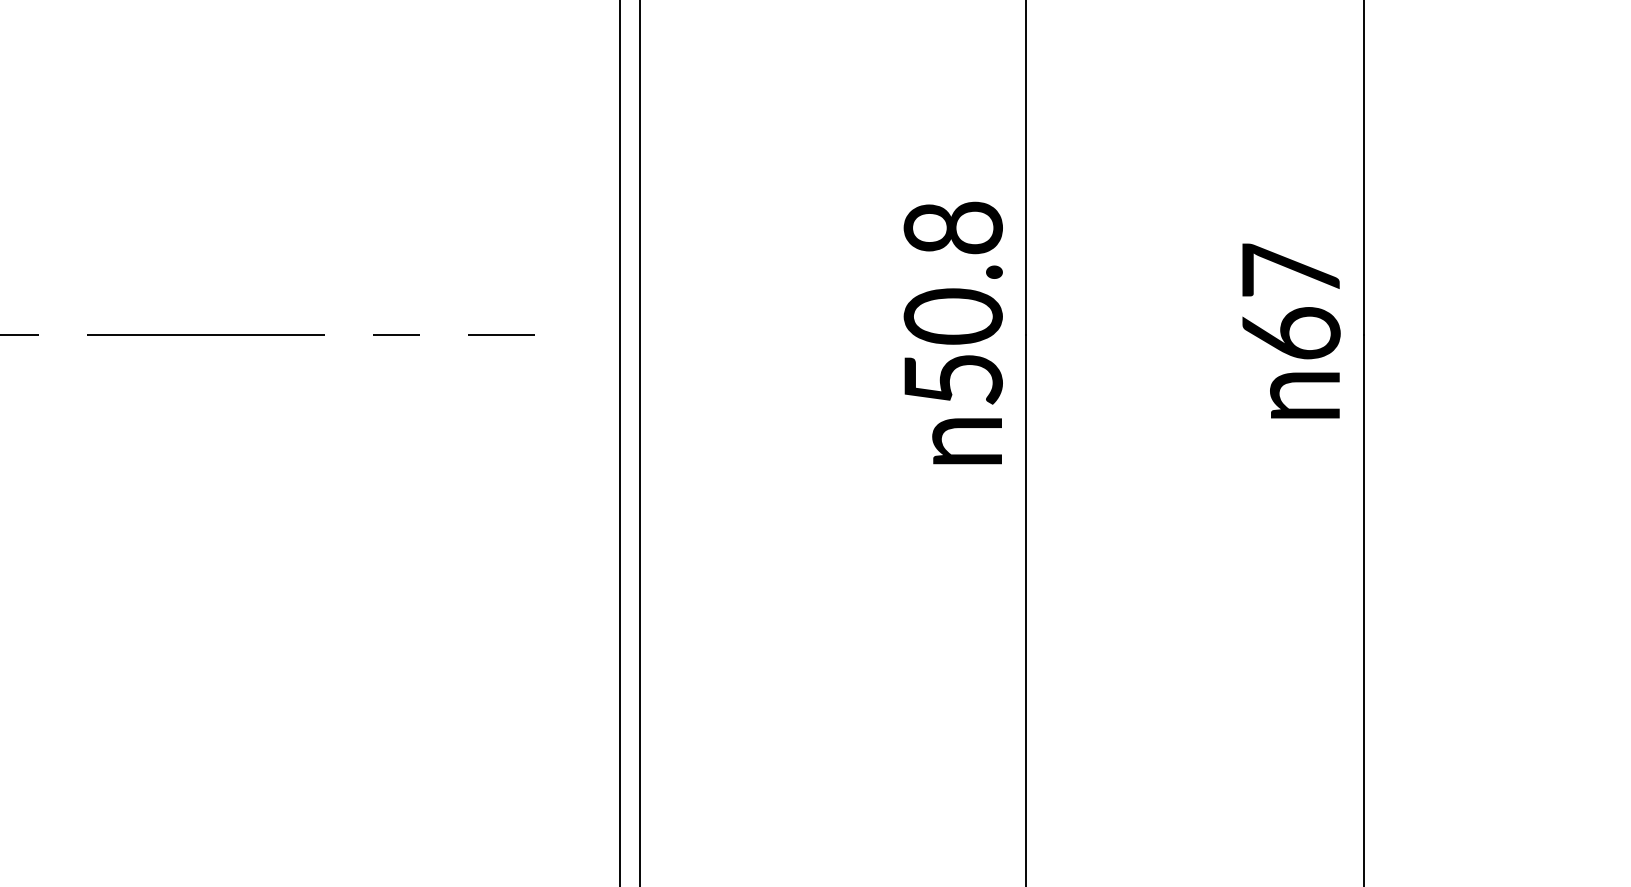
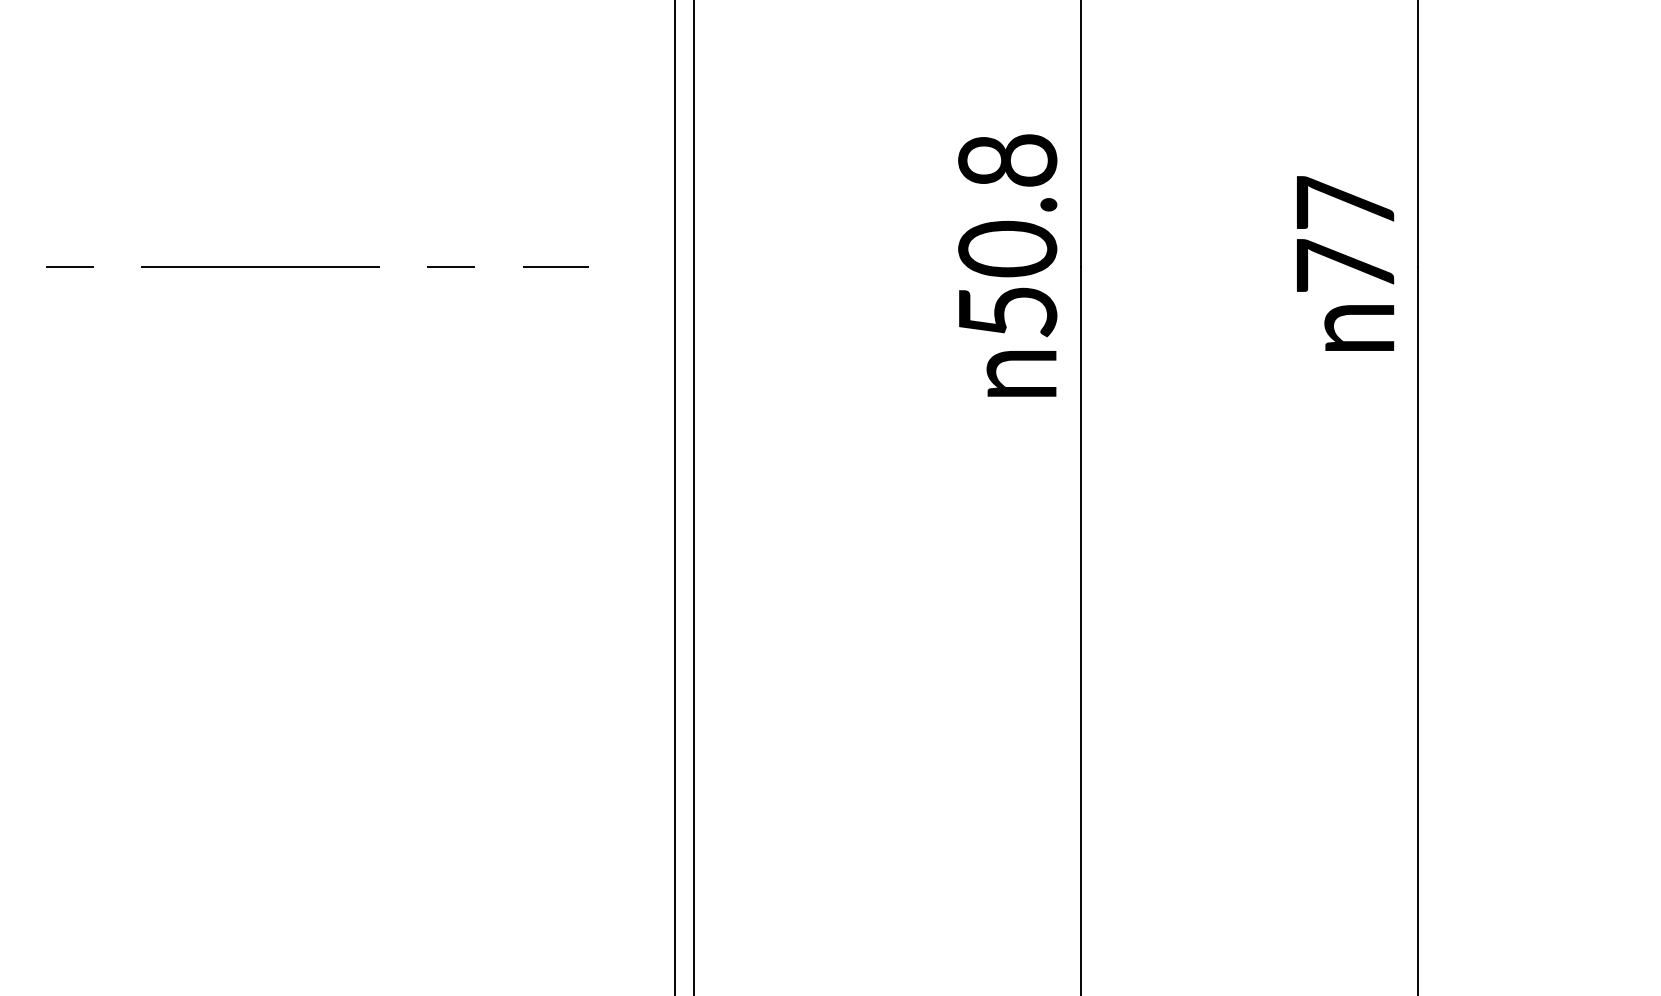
text: (1292, 332) -> (1346, 265), 67 -> 77

